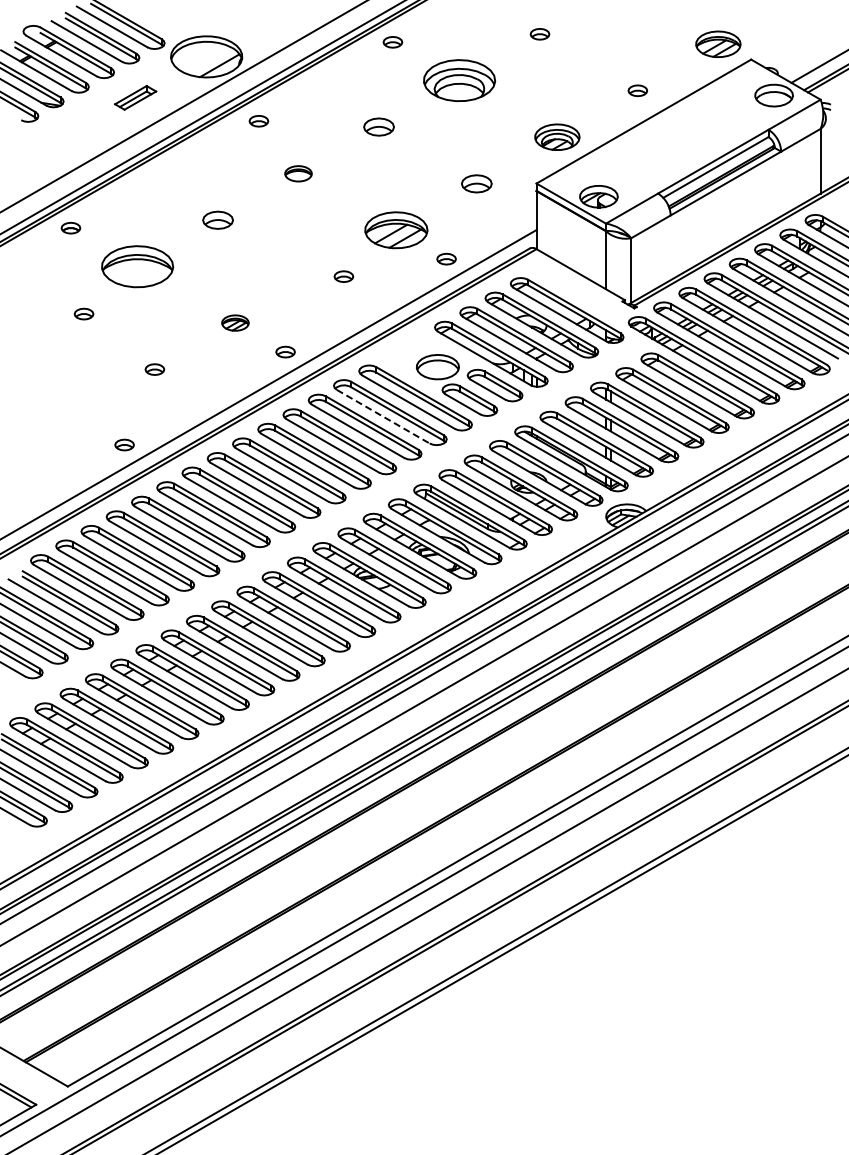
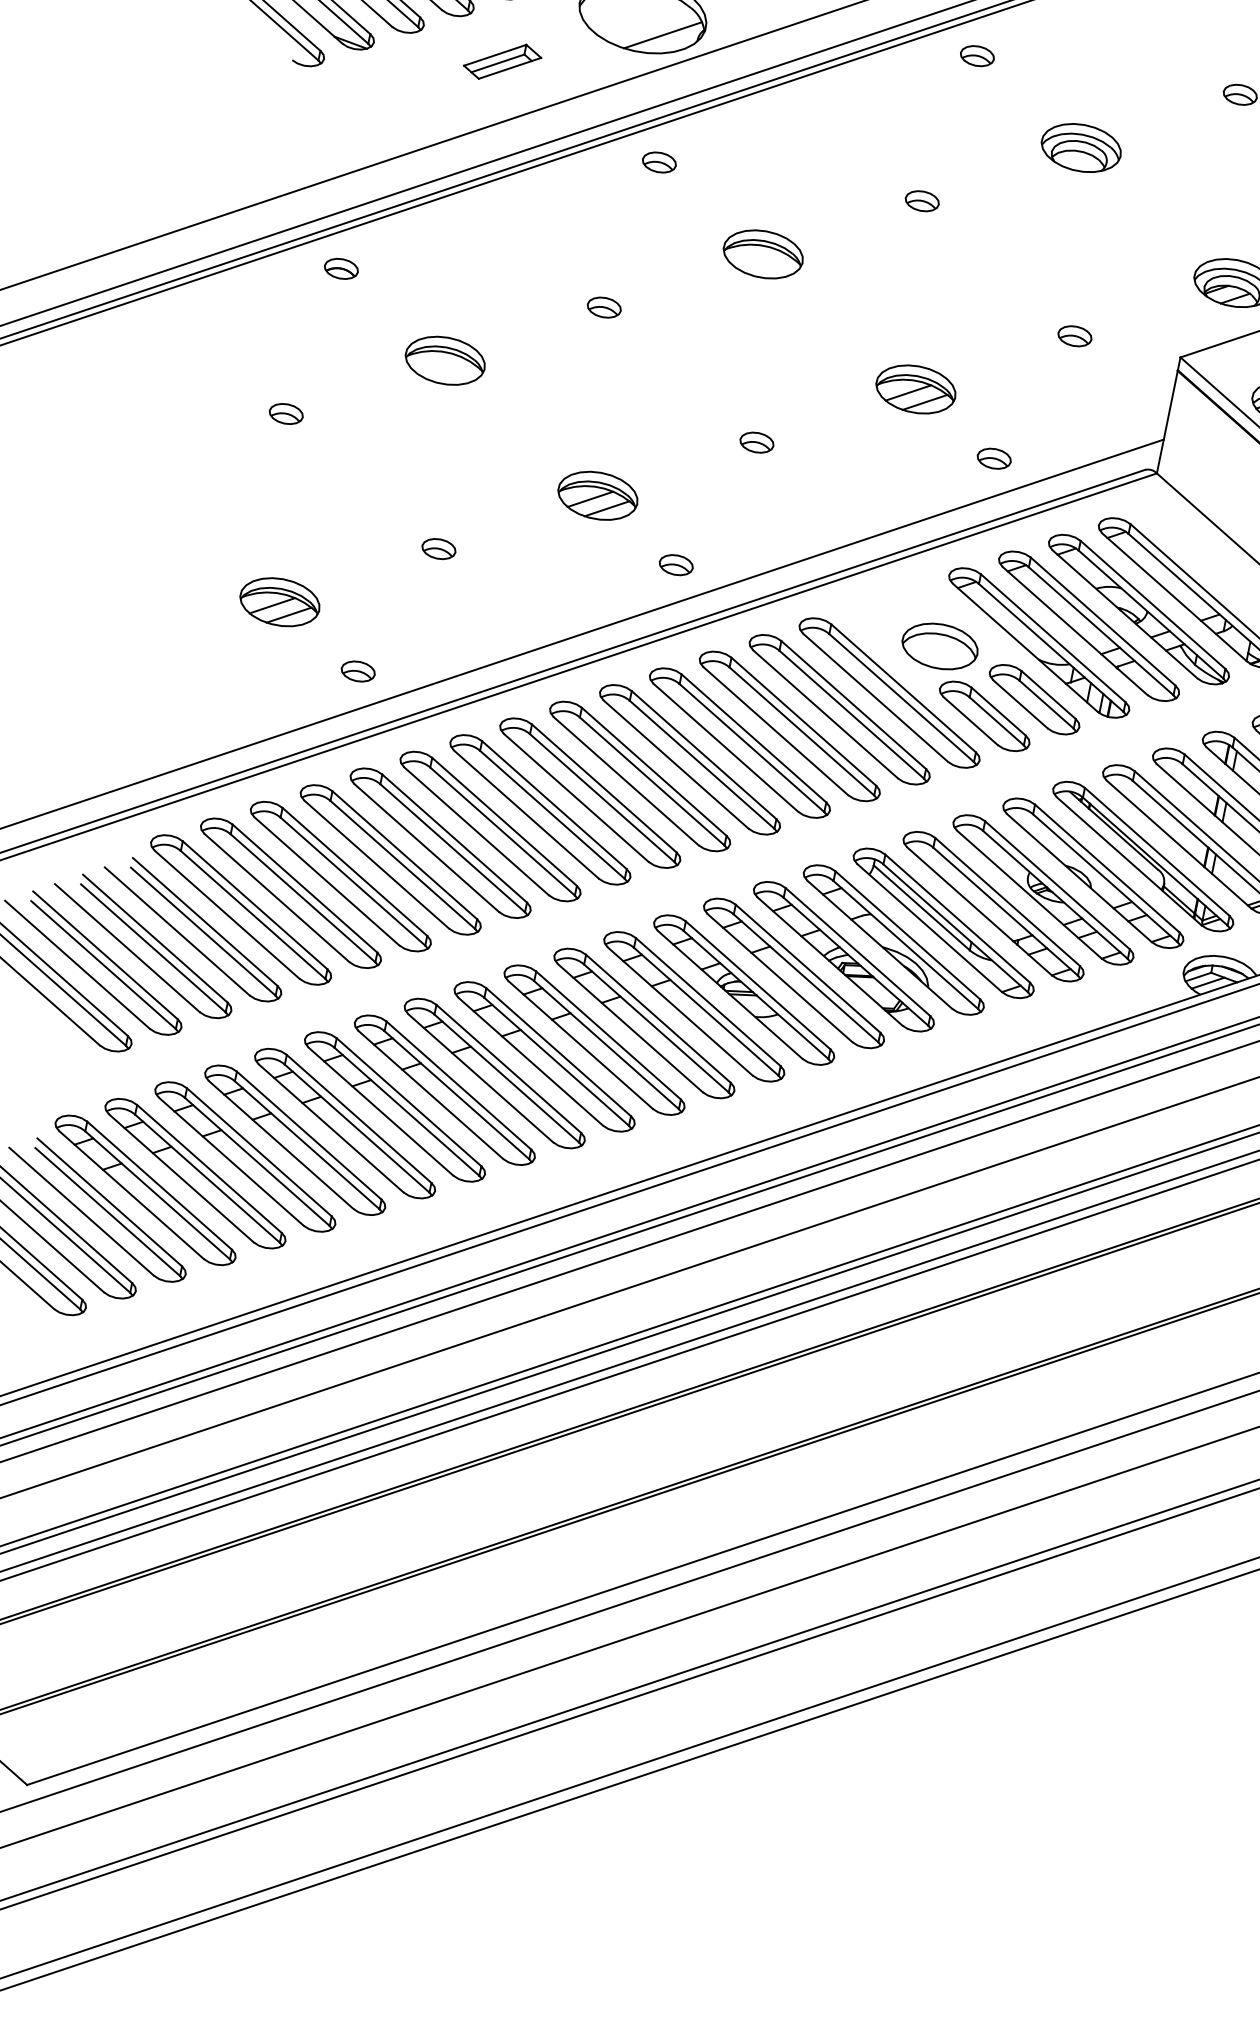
part: (459, 80) -> (1081, 147), size x0.62
part: (258, 121) -> (658, 162), moved
part: (378, 127) -> (921, 201), size x0.62
part: (298, 173) -> (763, 254), size x1.67
part: (476, 183) -> (1074, 335), size x0.62
part: (217, 219) -> (603, 306), size x0.62
part: (396, 229) -> (916, 388), size x0.71
part: (137, 266) -> (445, 360), size x0.62
part: (343, 276) -> (756, 442), moved
part: (83, 313) -> (285, 412), moved
part: (235, 322) -> (598, 494), size x1.67
part: (74, 415) -> (280, 601), added
line: (383, 416) -> (826, 714), dashed -> solid

